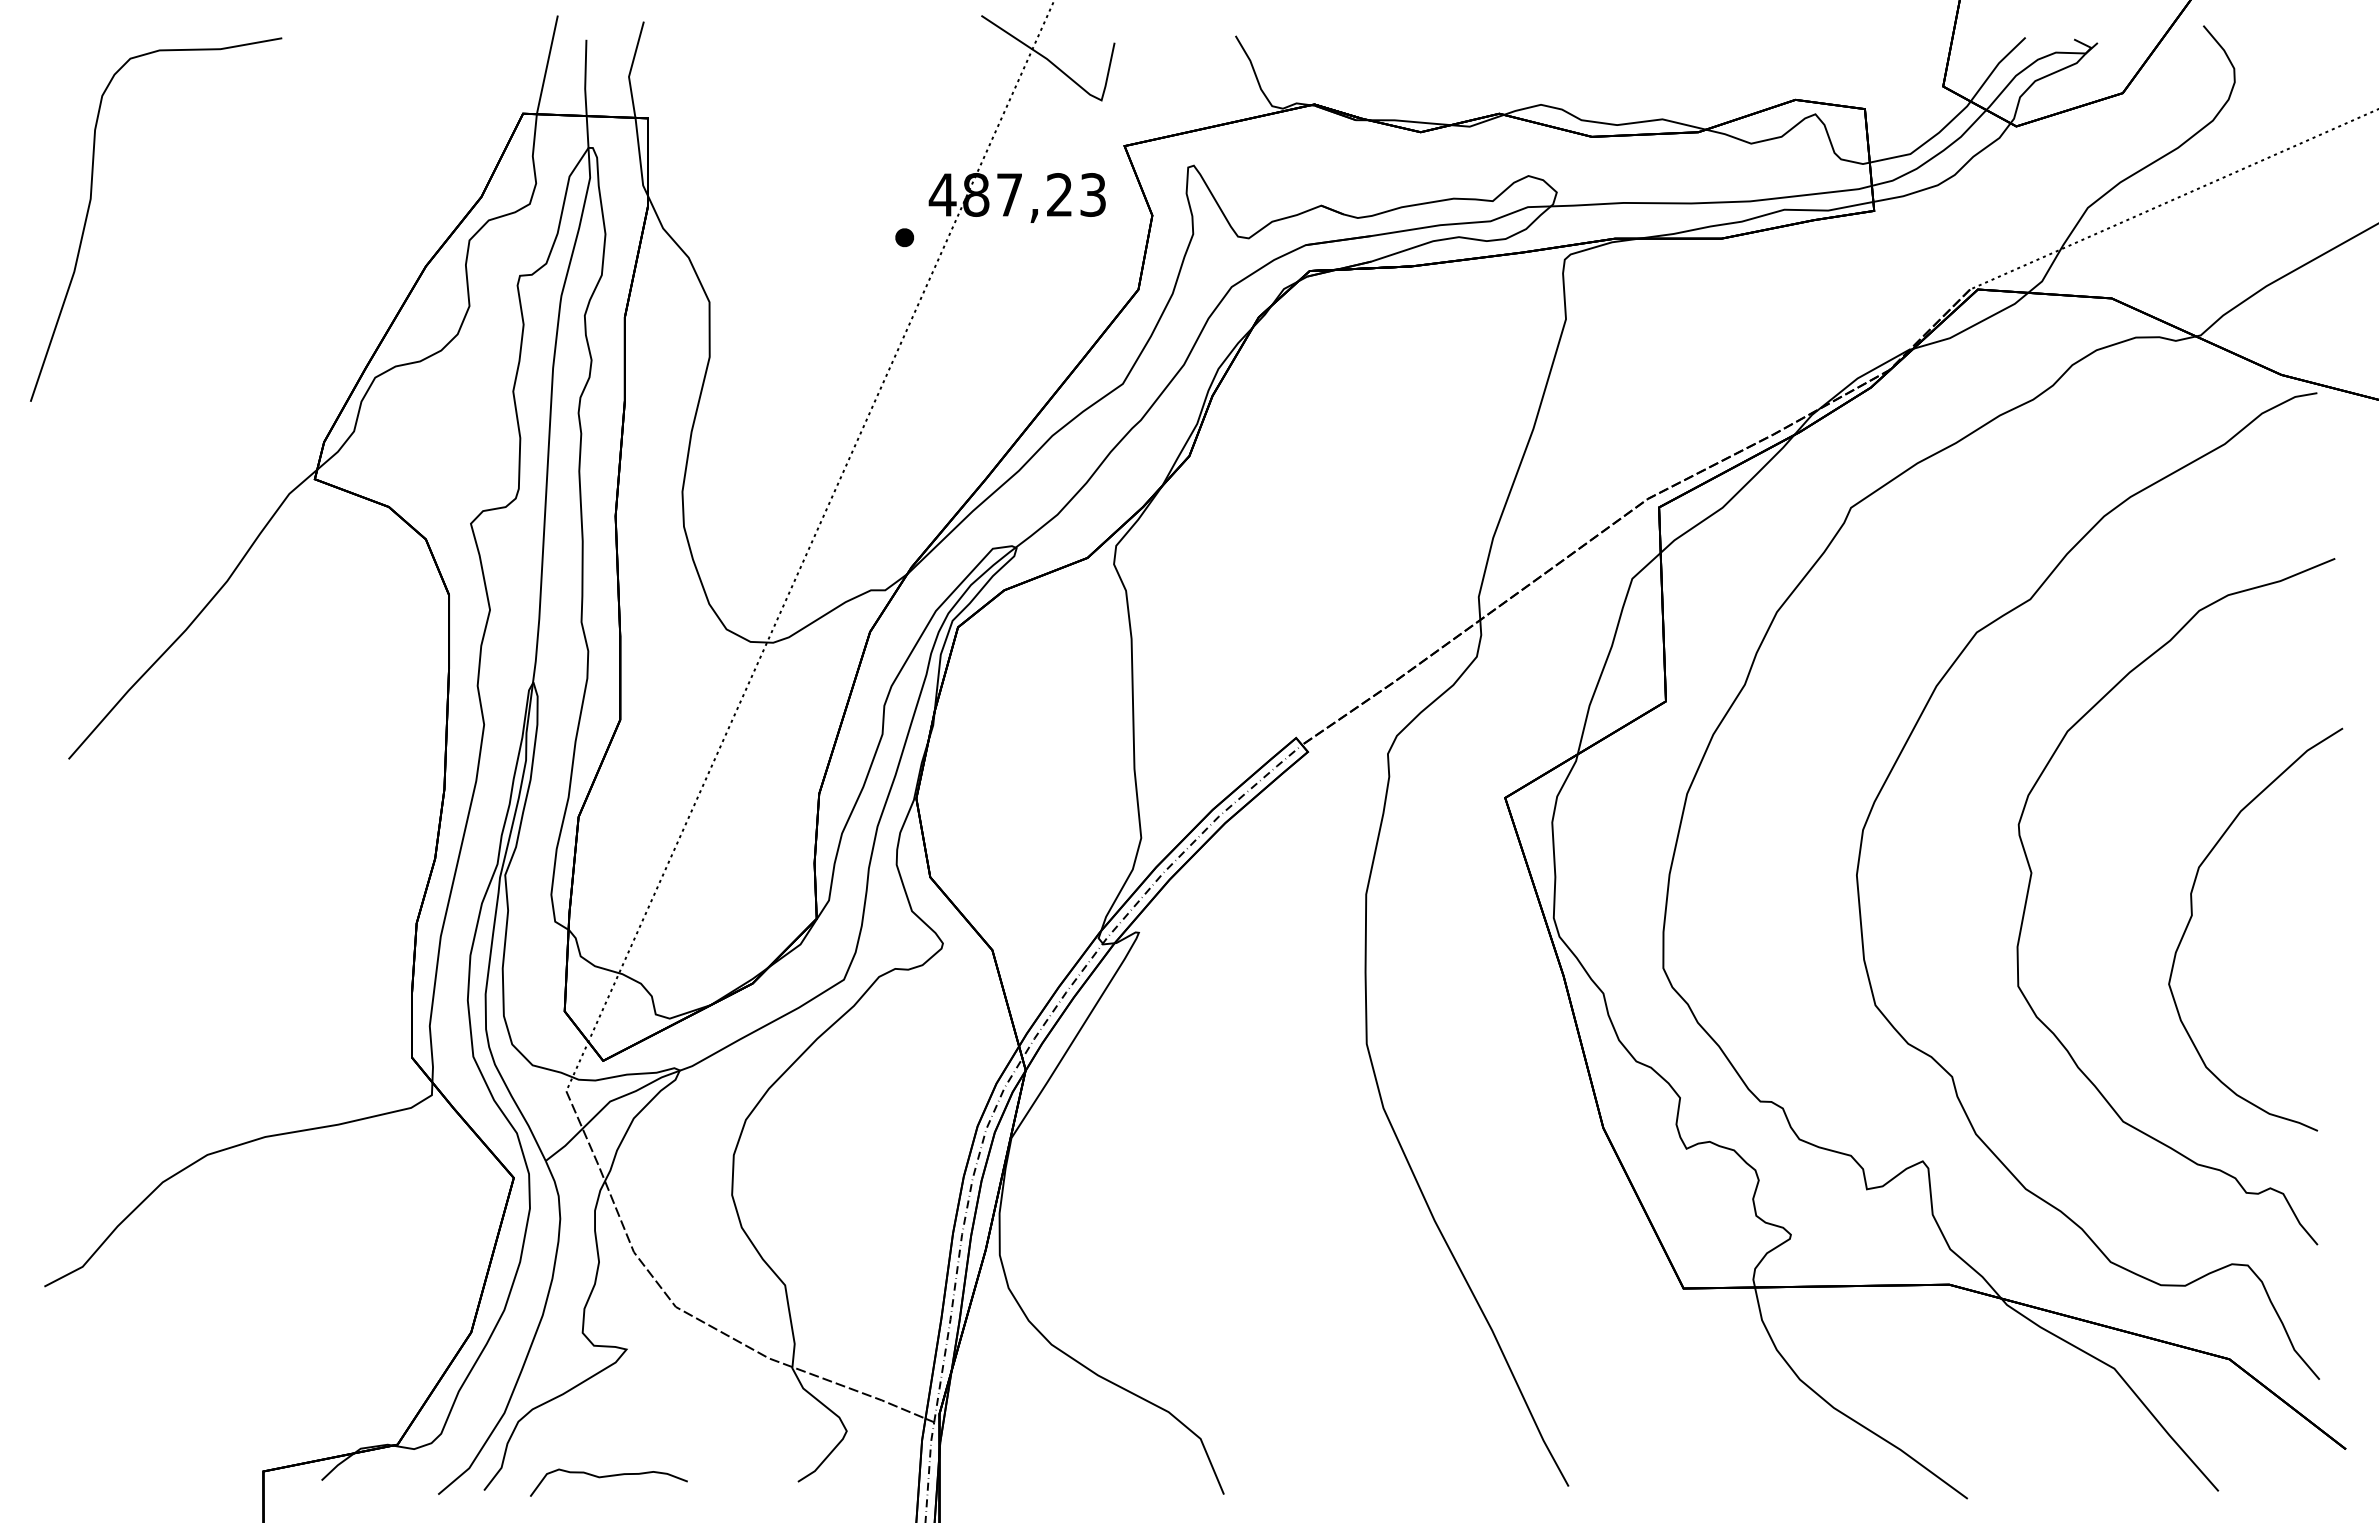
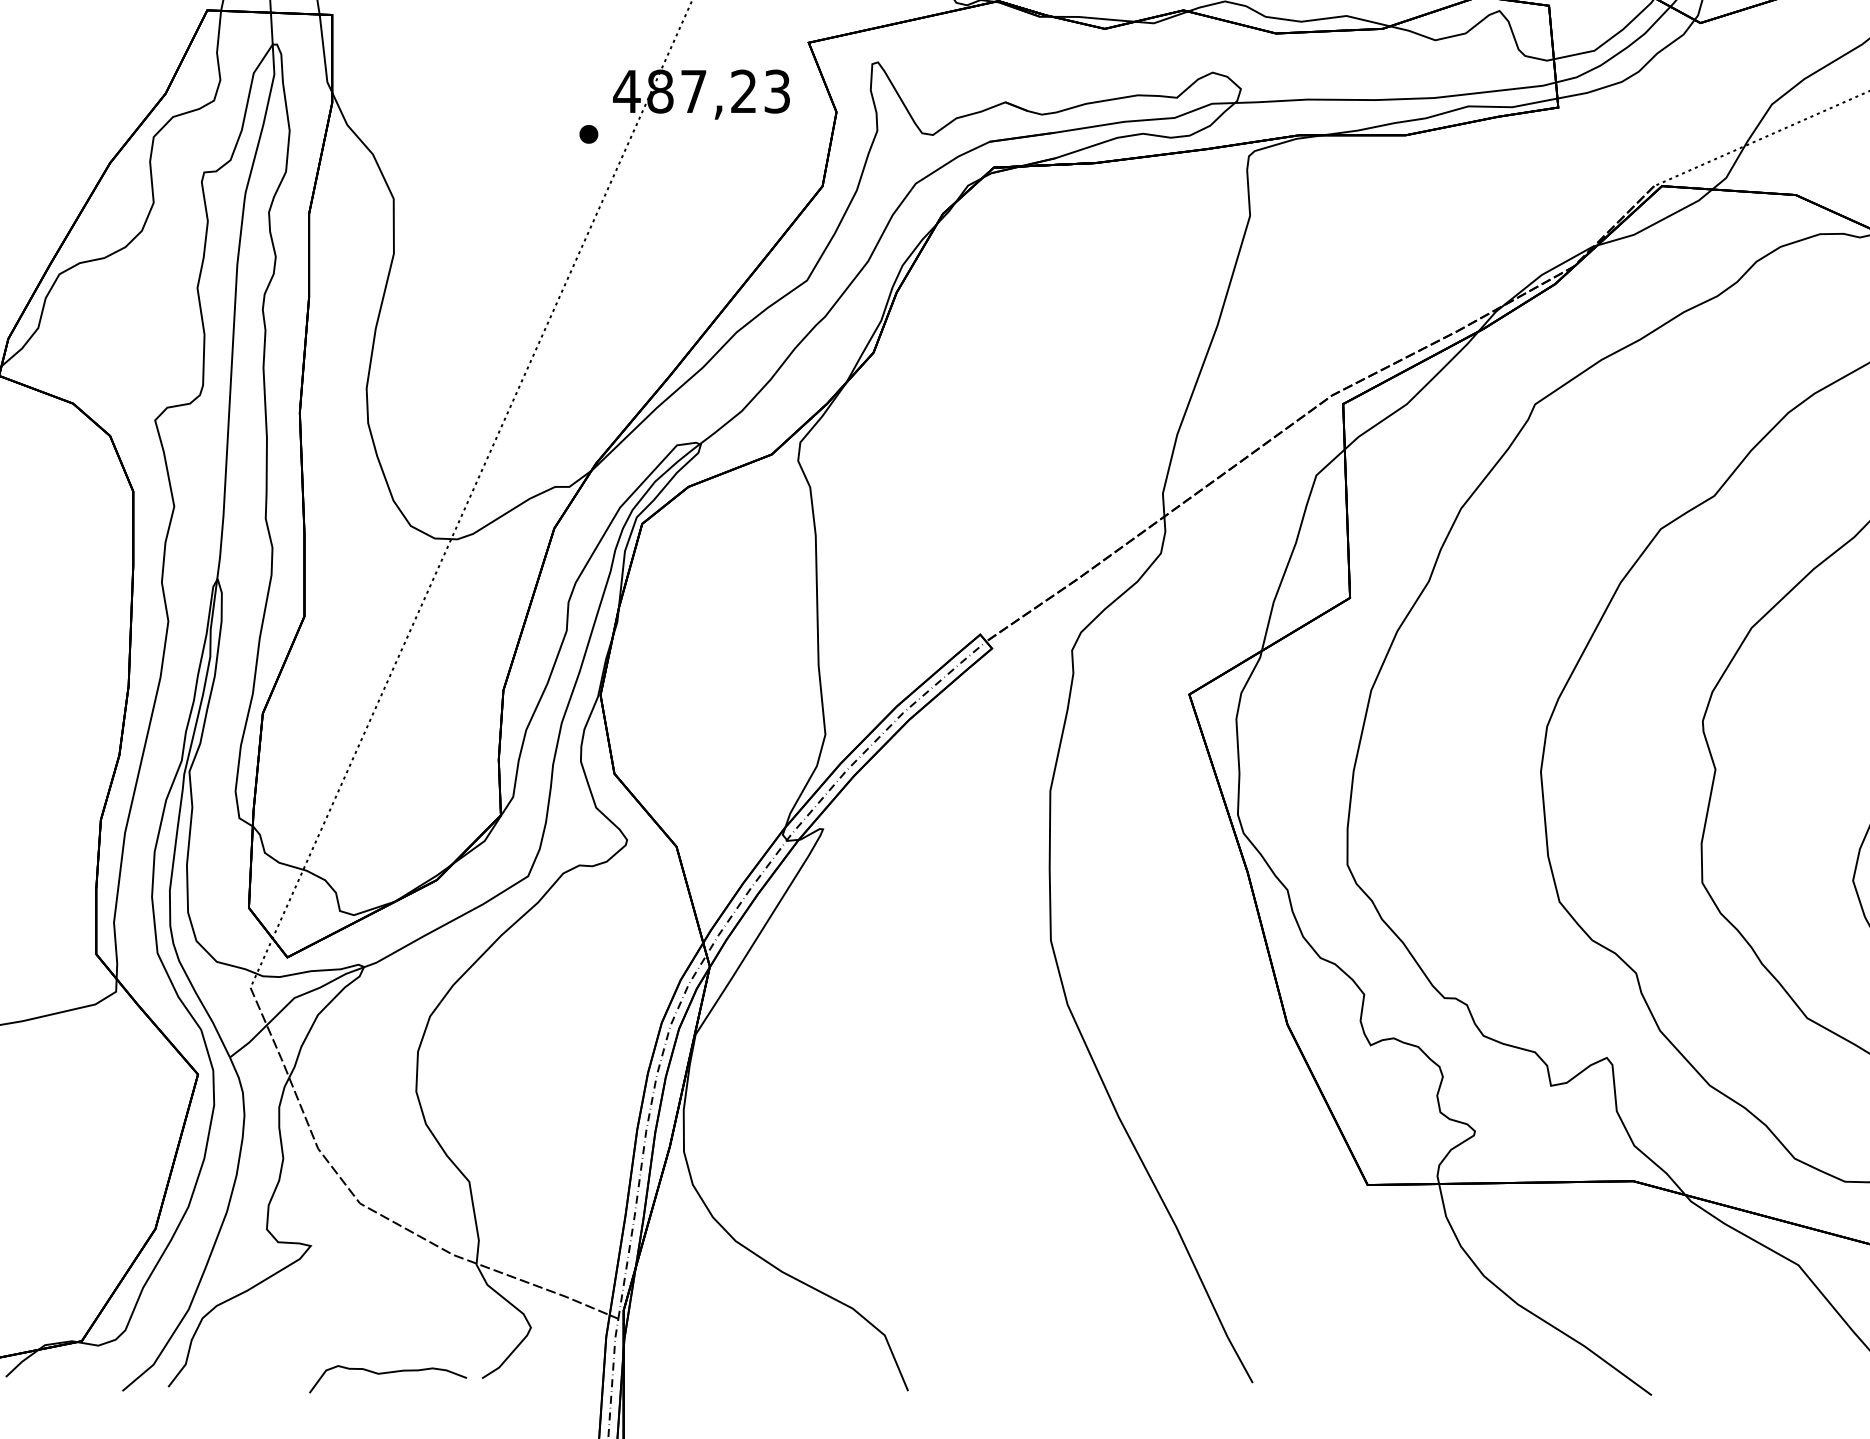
curve: (608, 1477) -> (387, 1374), moved

